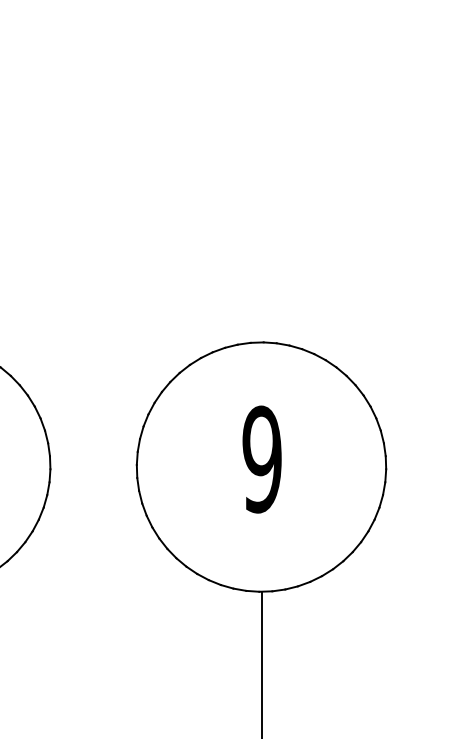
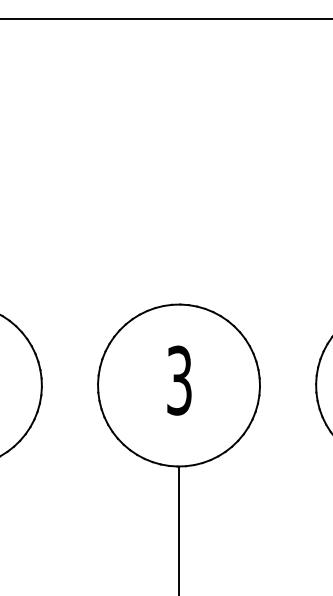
text: (262, 459) -> (179, 380), 9 -> 3

